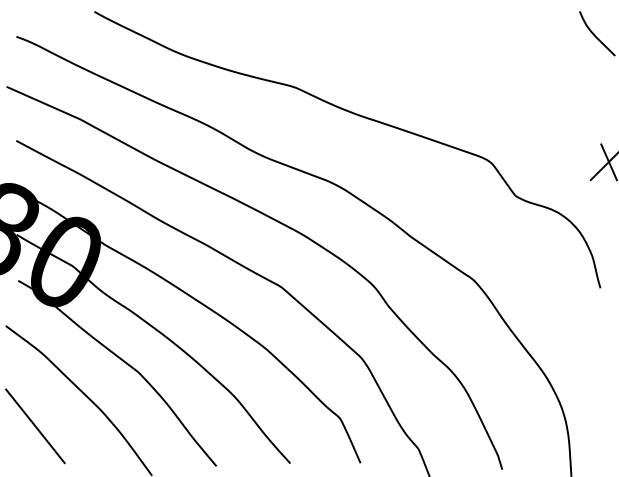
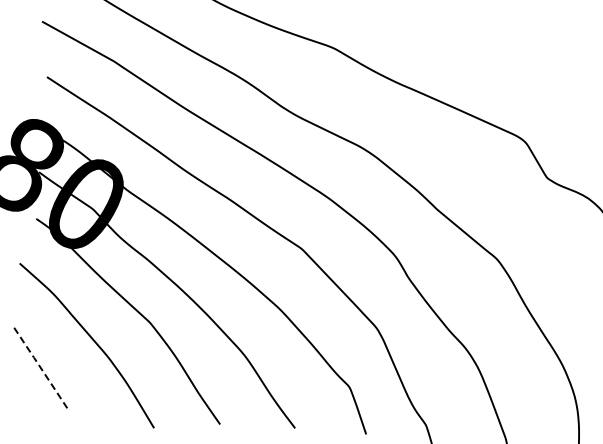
line: (34, 424) -> (39, 365), solid -> dashed

